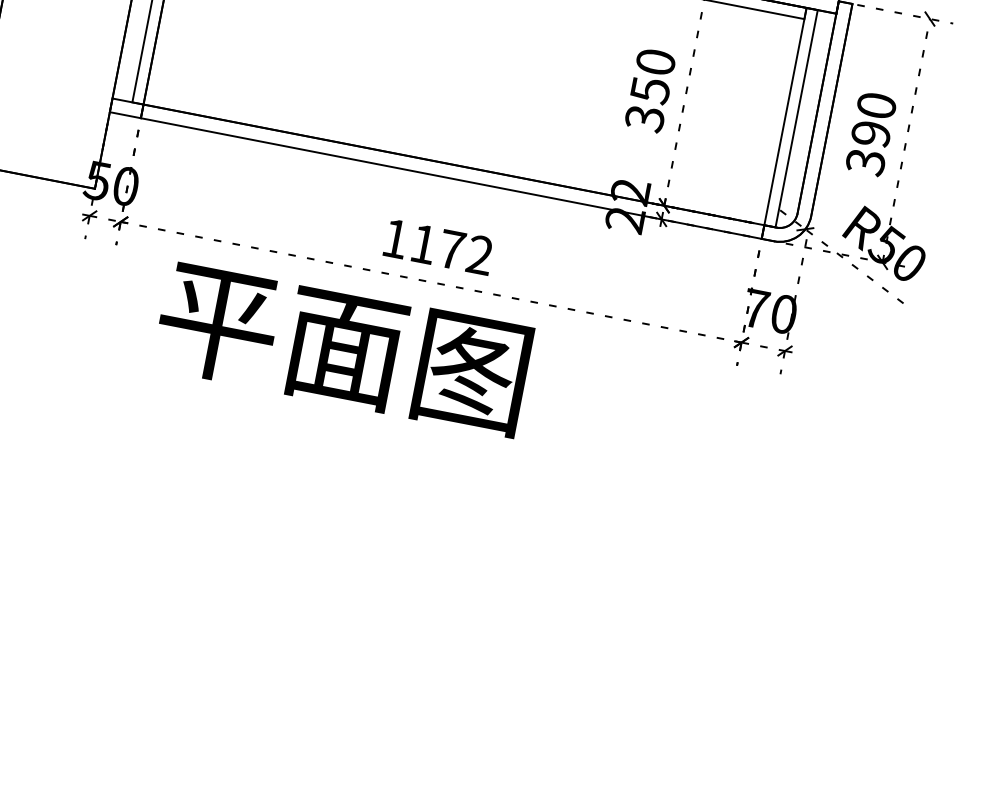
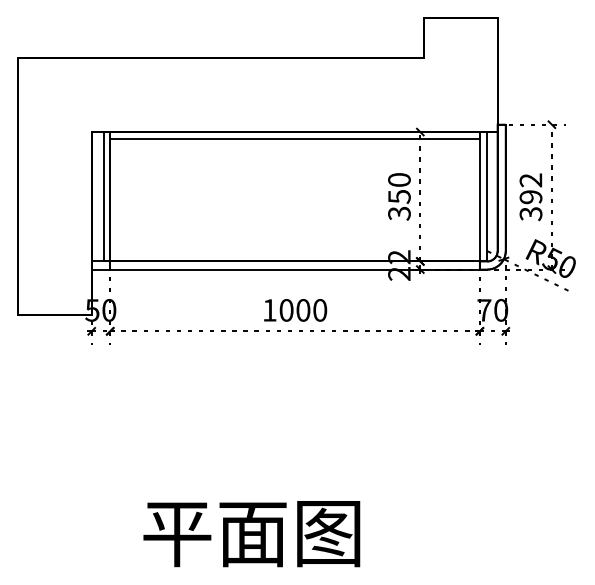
text: (875, 105) -> (530, 180), 390 -> 392
text: (452, 249) -> (303, 310), 1172 -> 1000
text: (342, 348) -> (251, 534), moved

